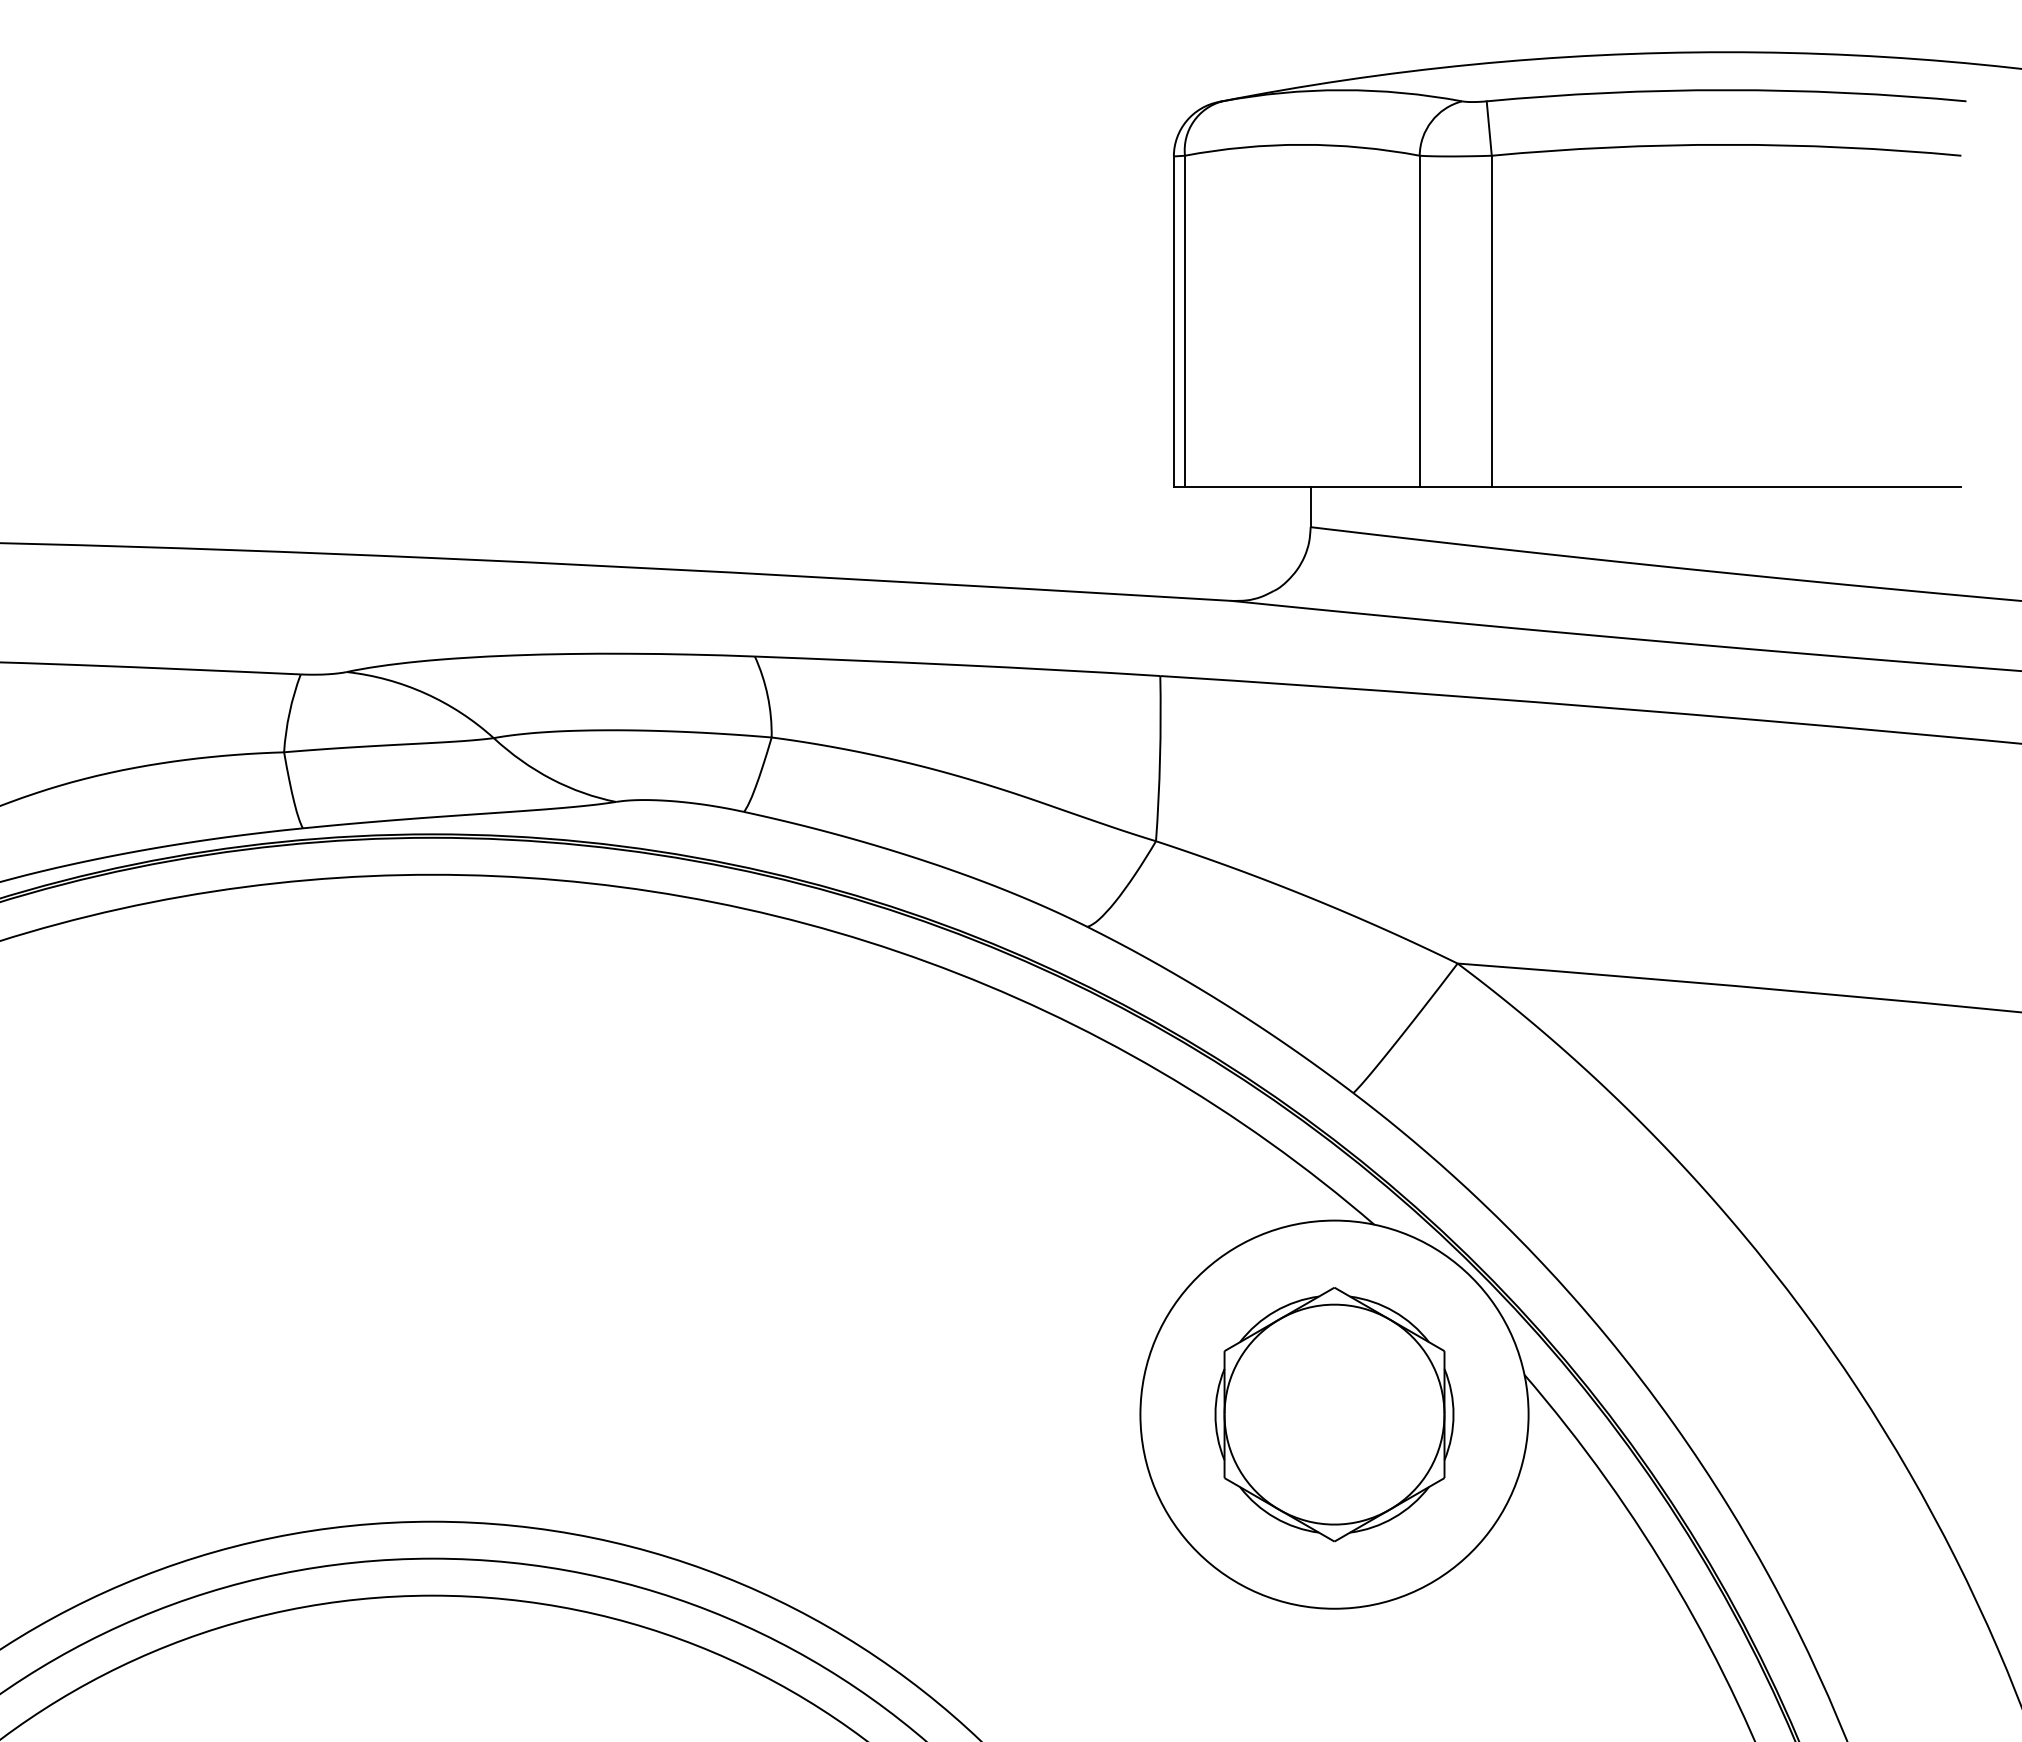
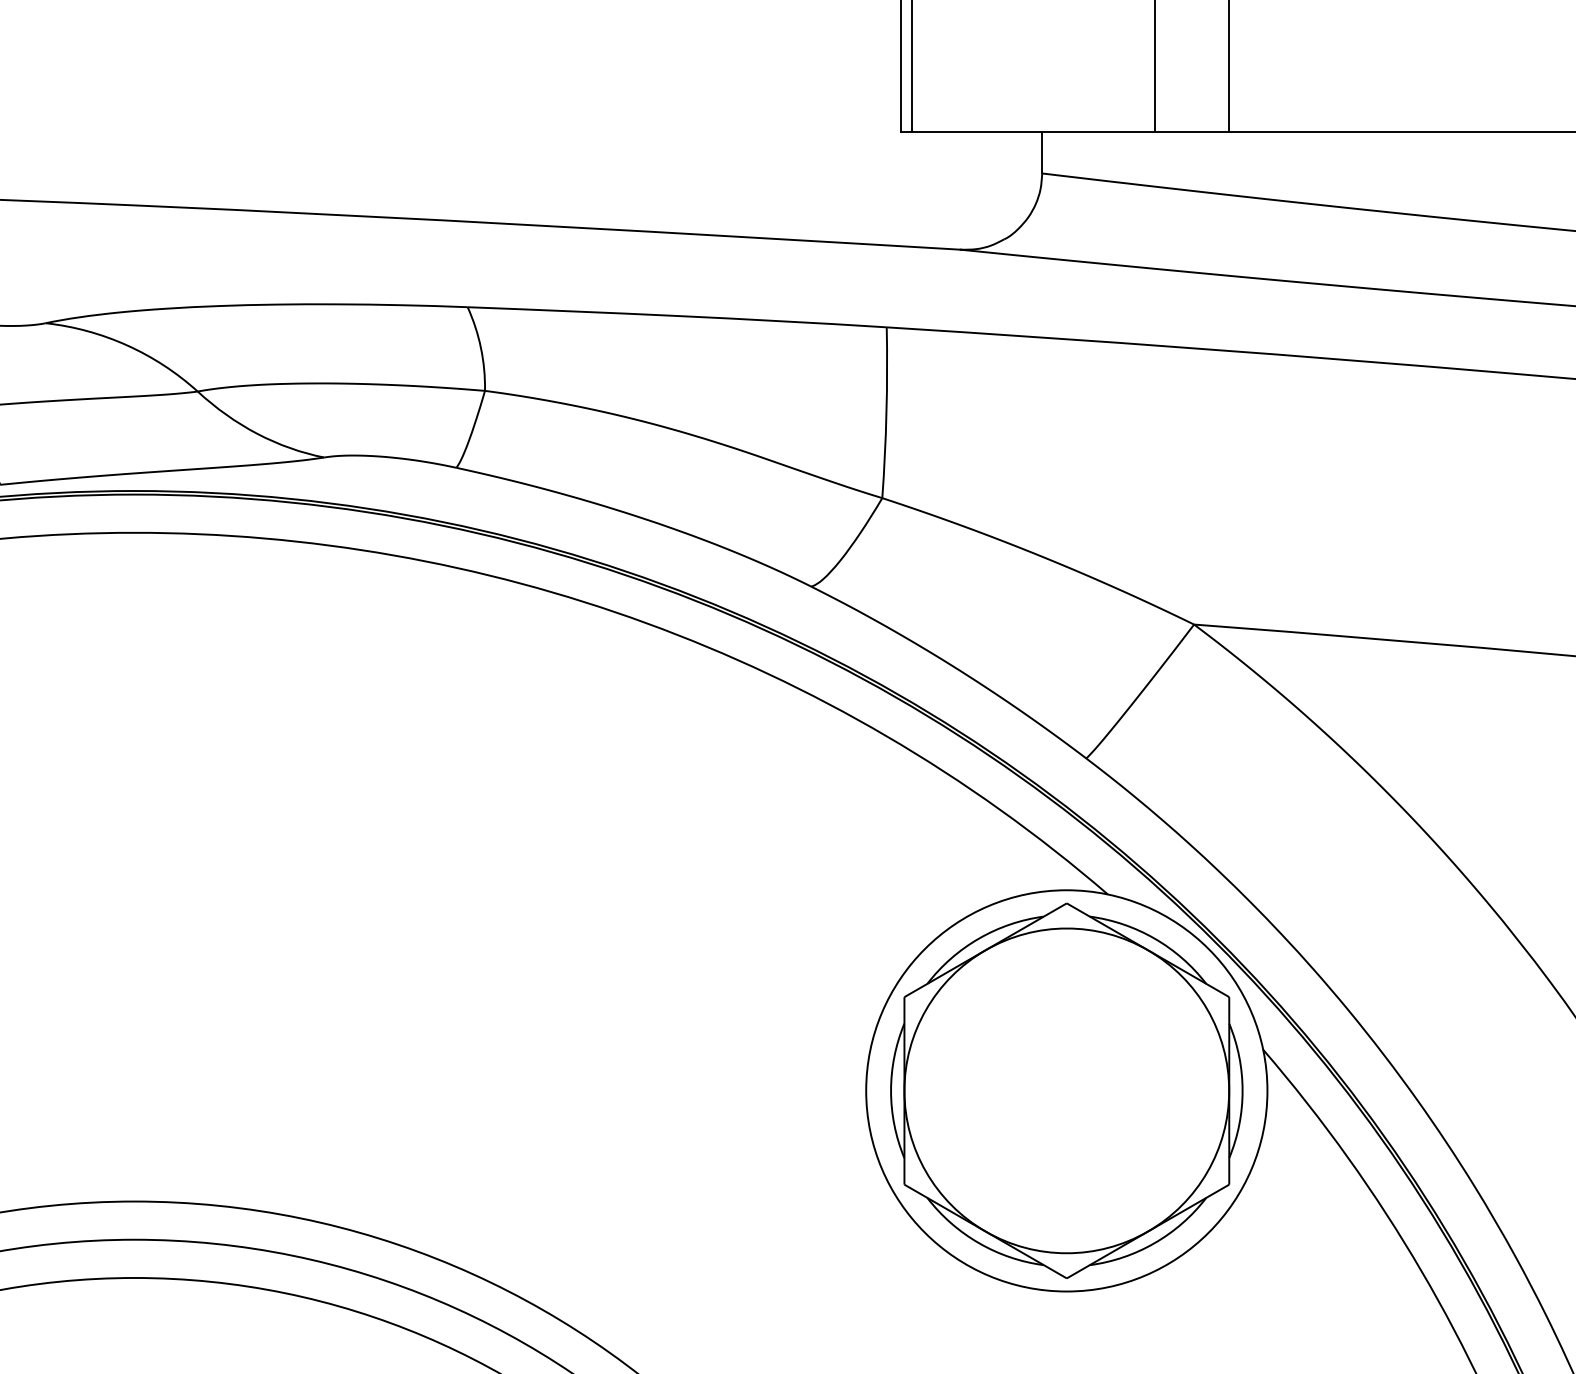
part: (1334, 1414) -> (1066, 1090), size x1.43

